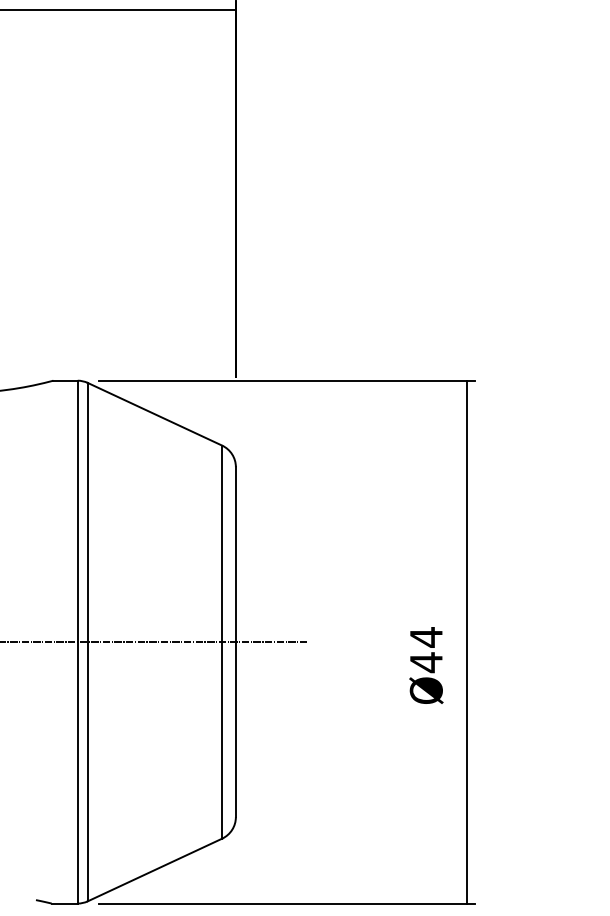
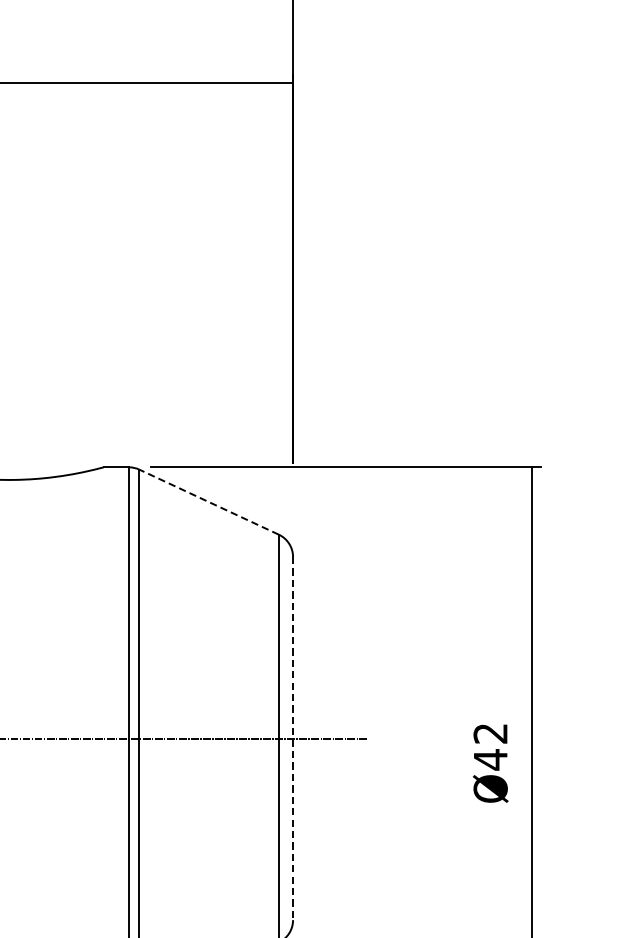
line: (154, 414) -> (208, 502), solid -> dashed
text: (425, 637) -> (489, 733), Ø44 -> Ø42
line: (235, 642) -> (292, 738), solid -> dashed

